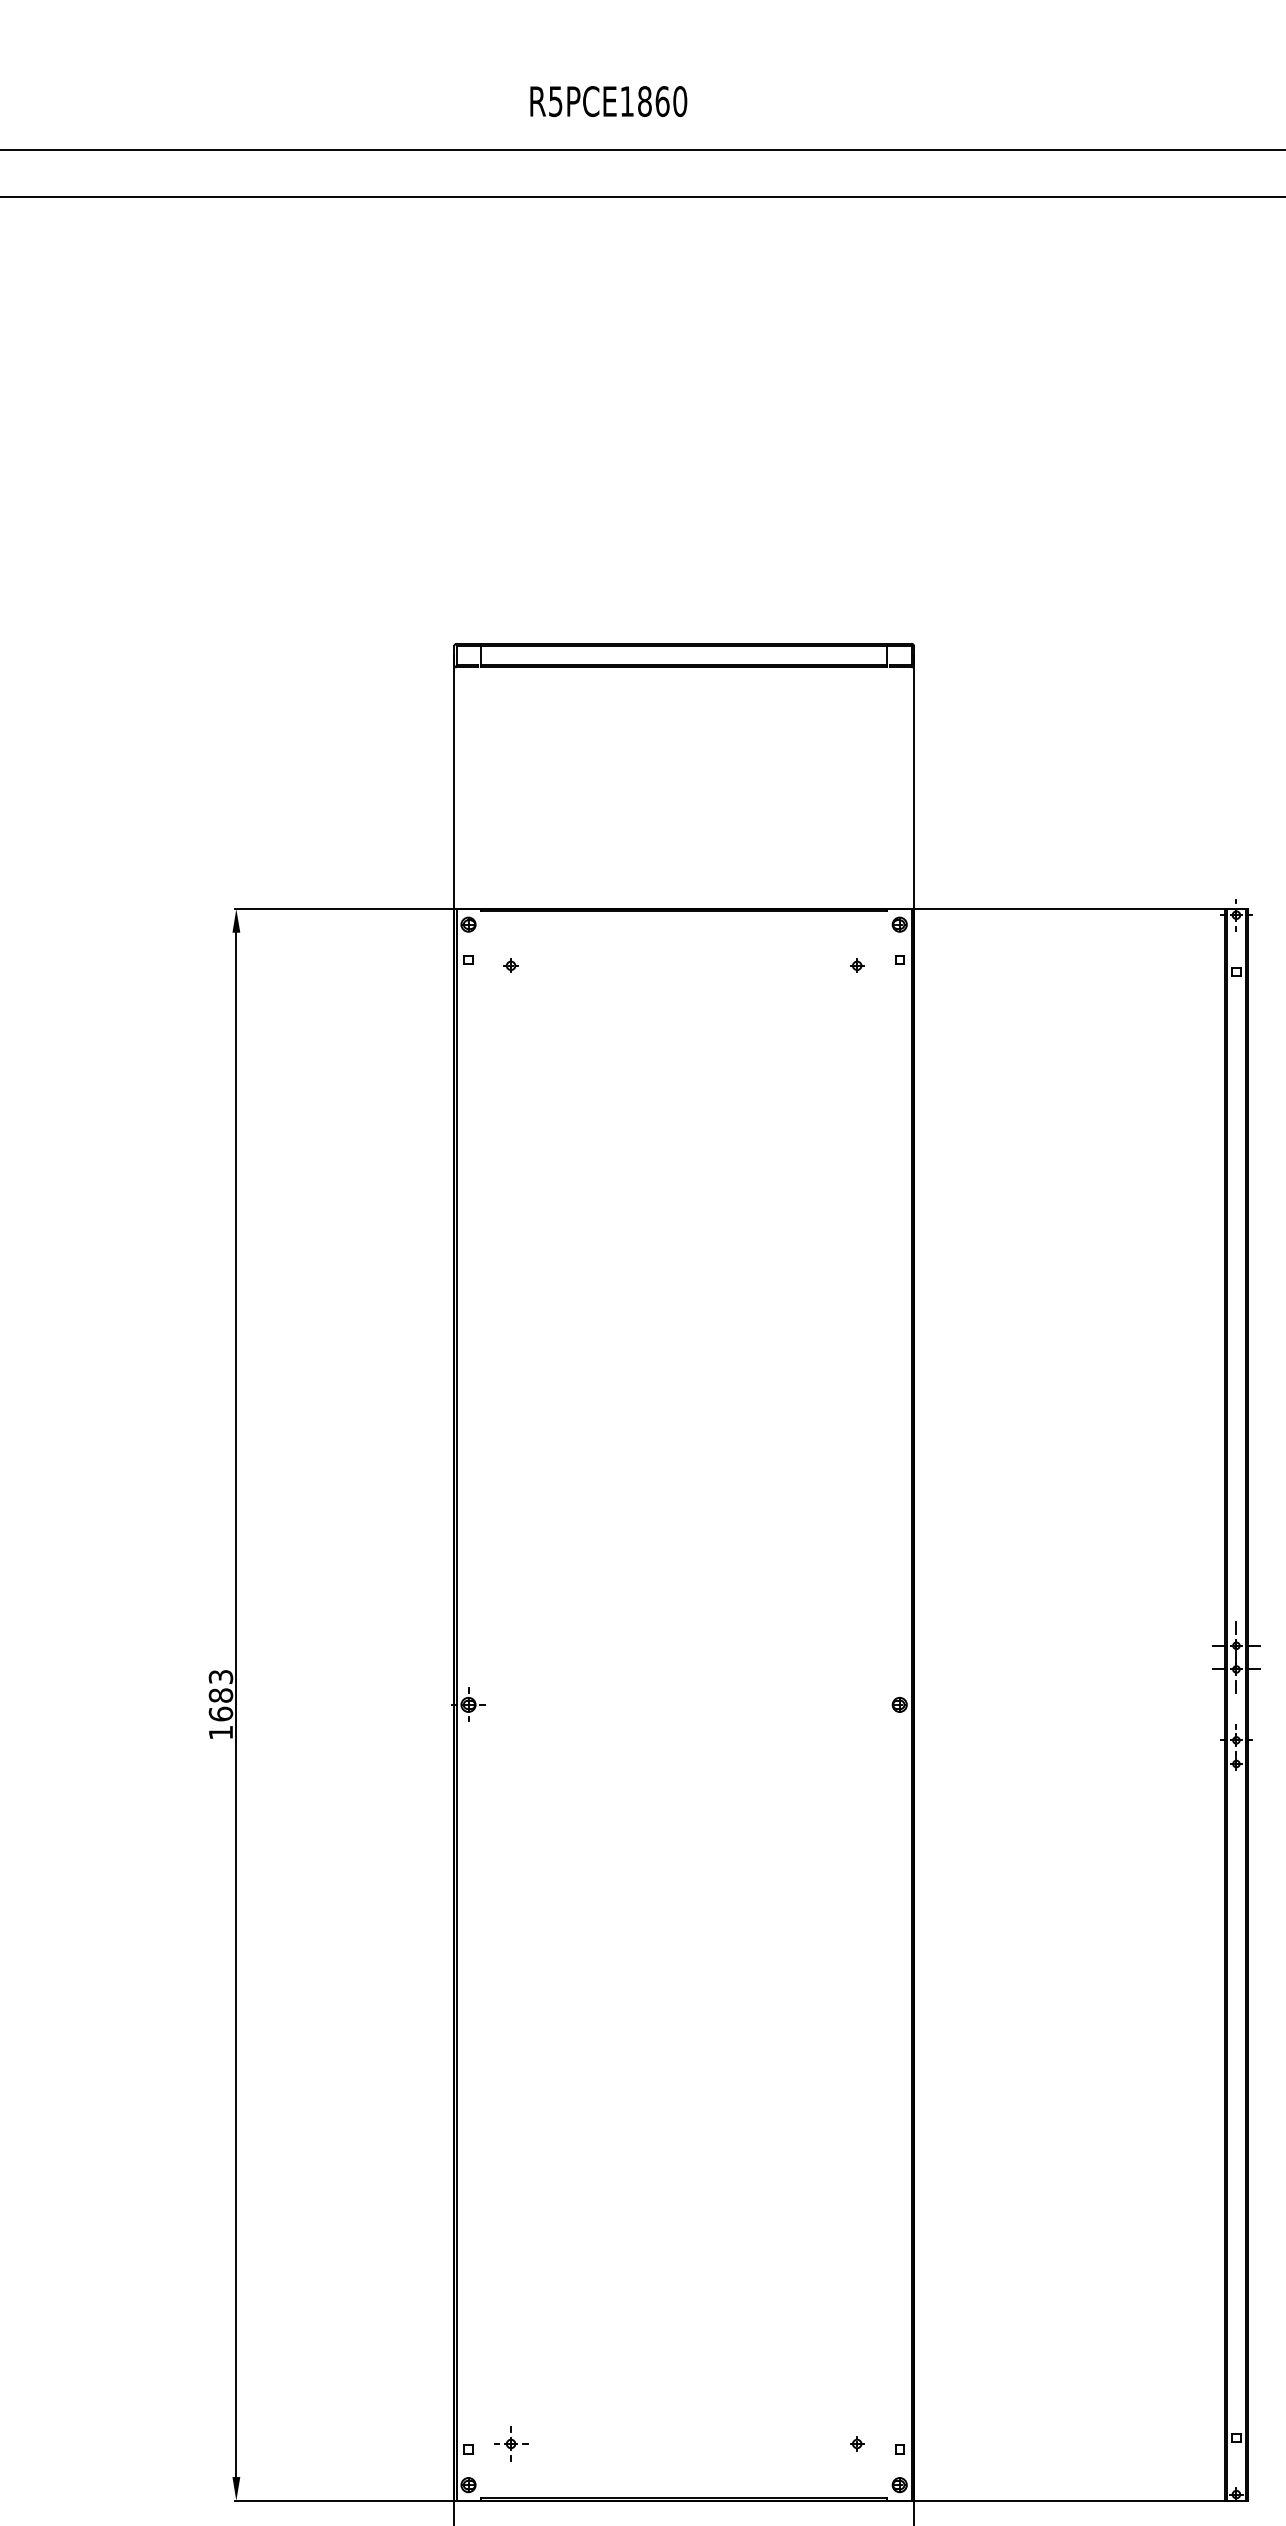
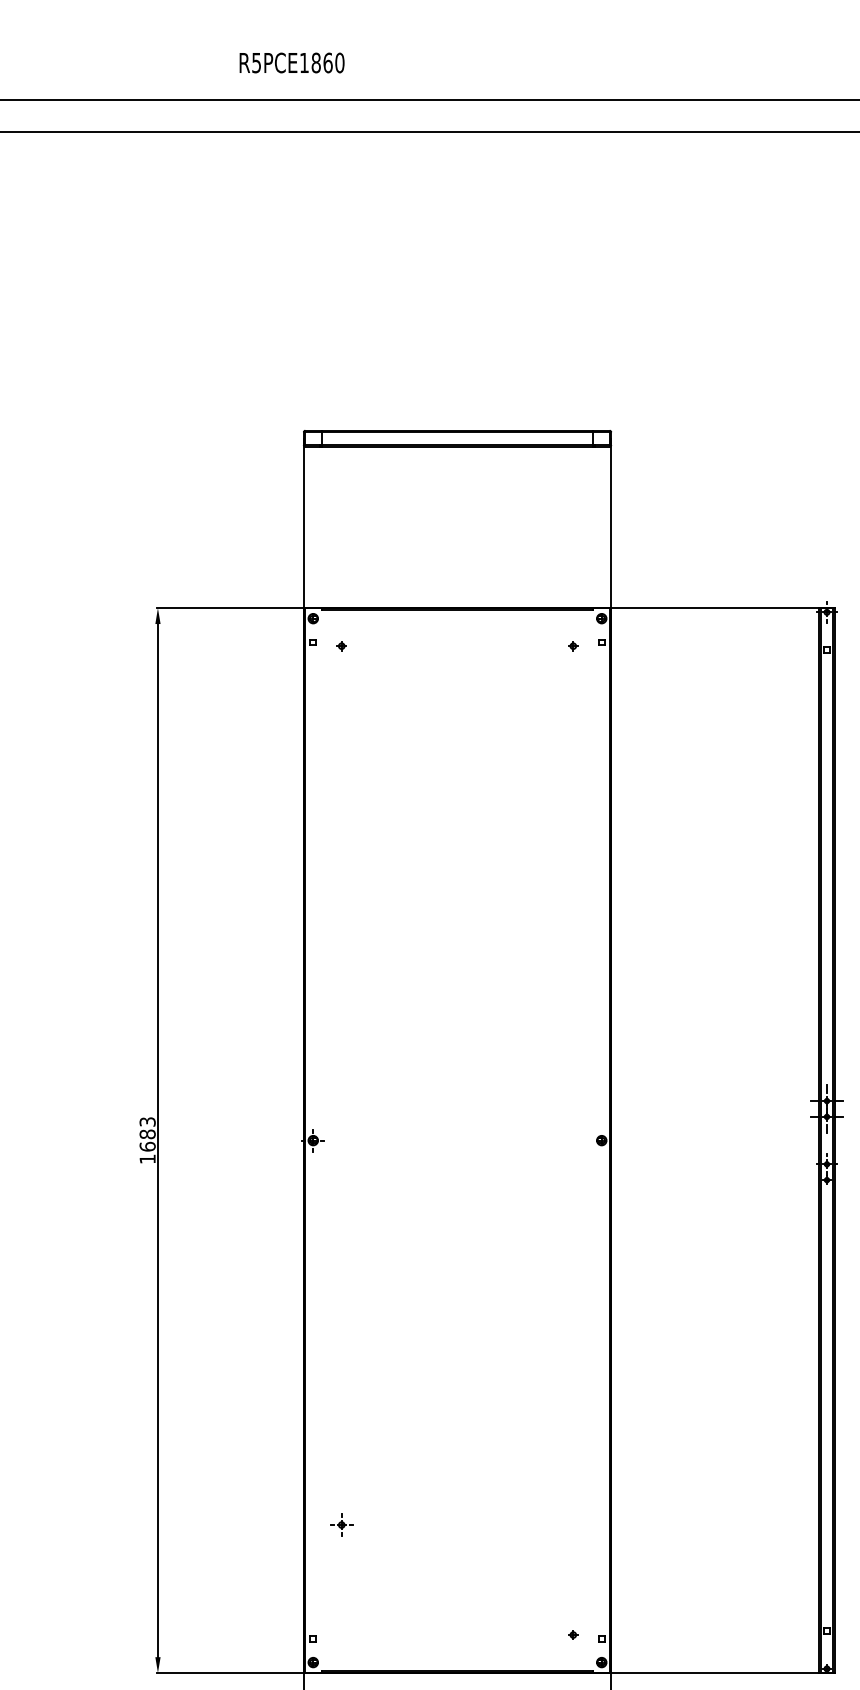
text: (607, 100) -> (291, 62), moved
part: (510, 2443) -> (341, 1524), moved

